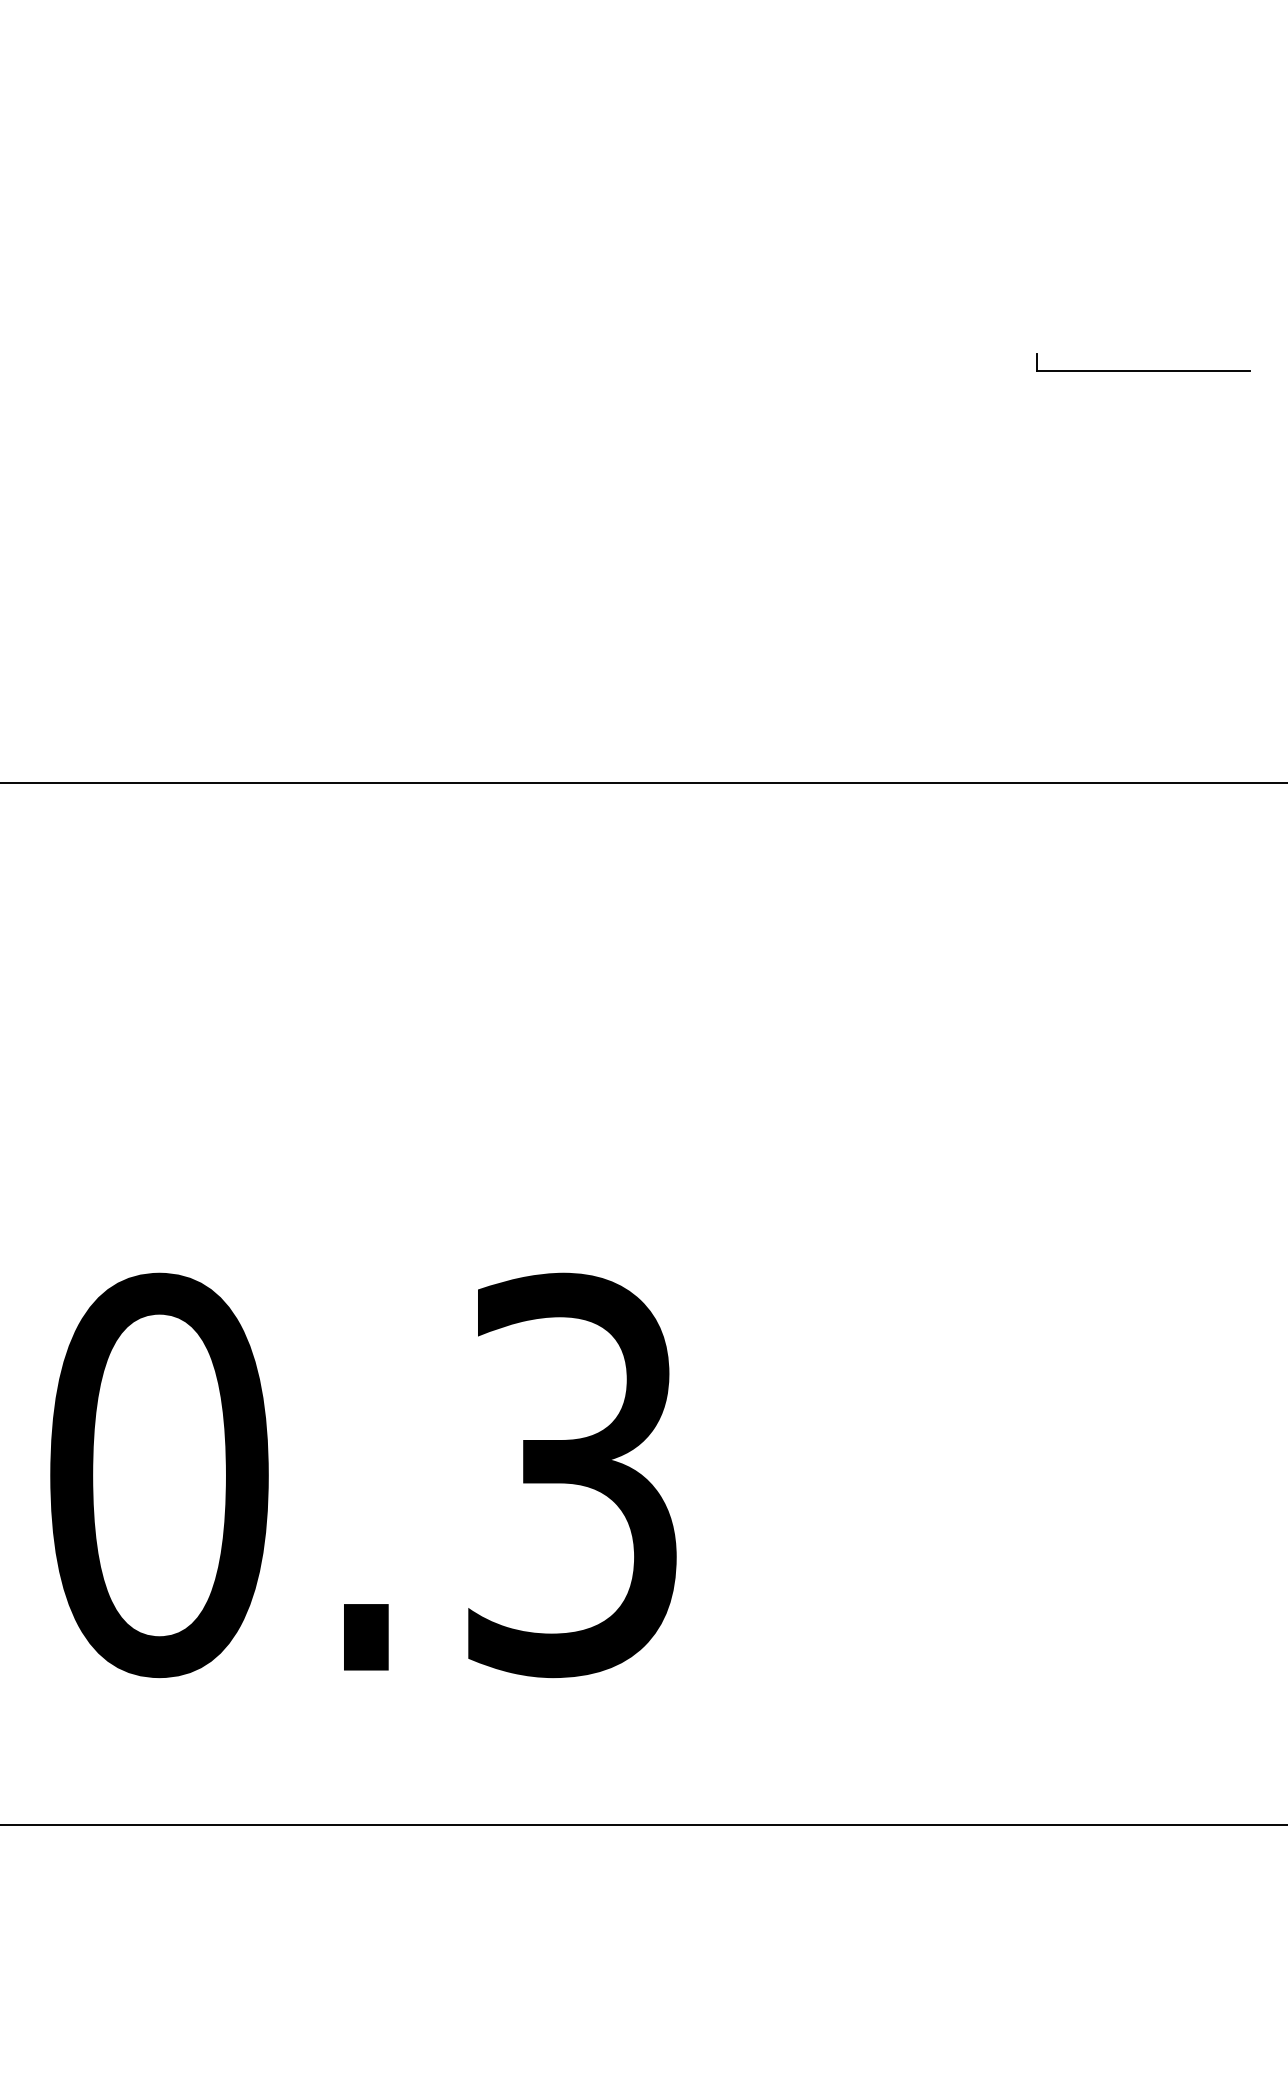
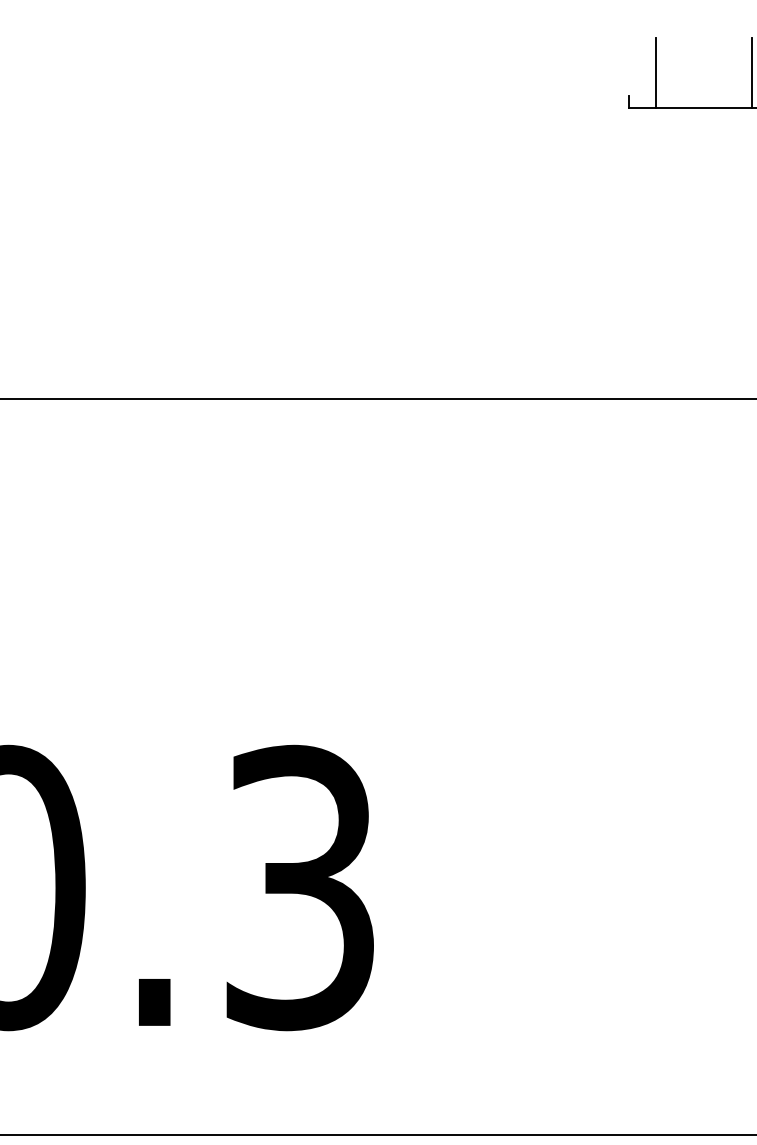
line: (1075, 321) -> (655, 72), added
line: (1211, 321) -> (751, 72), added

